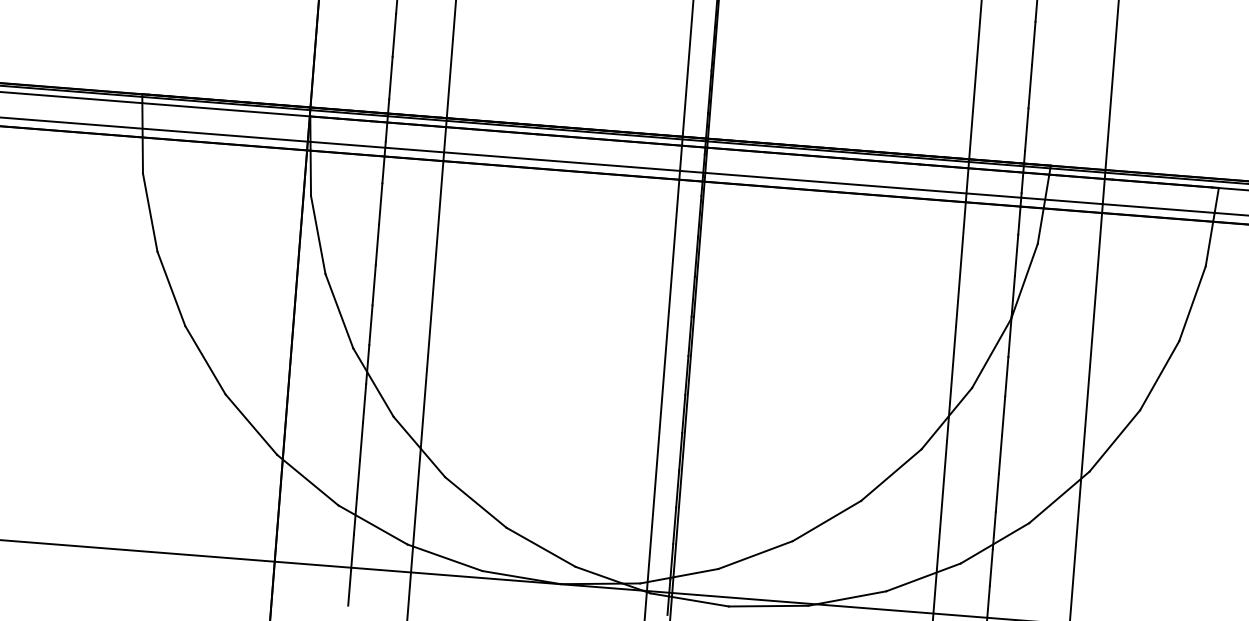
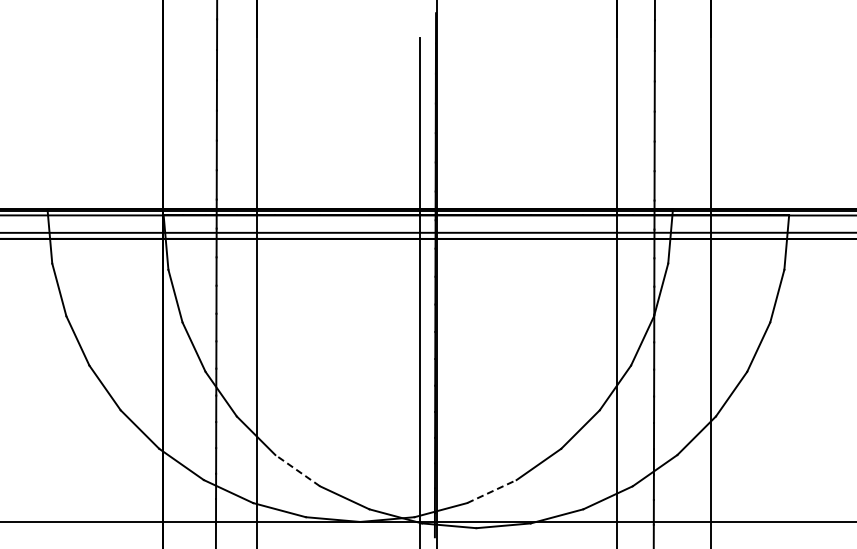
line: (475, 502) -> (297, 470), solid -> dashed
line: (756, 555) -> (492, 491), solid -> dashed

